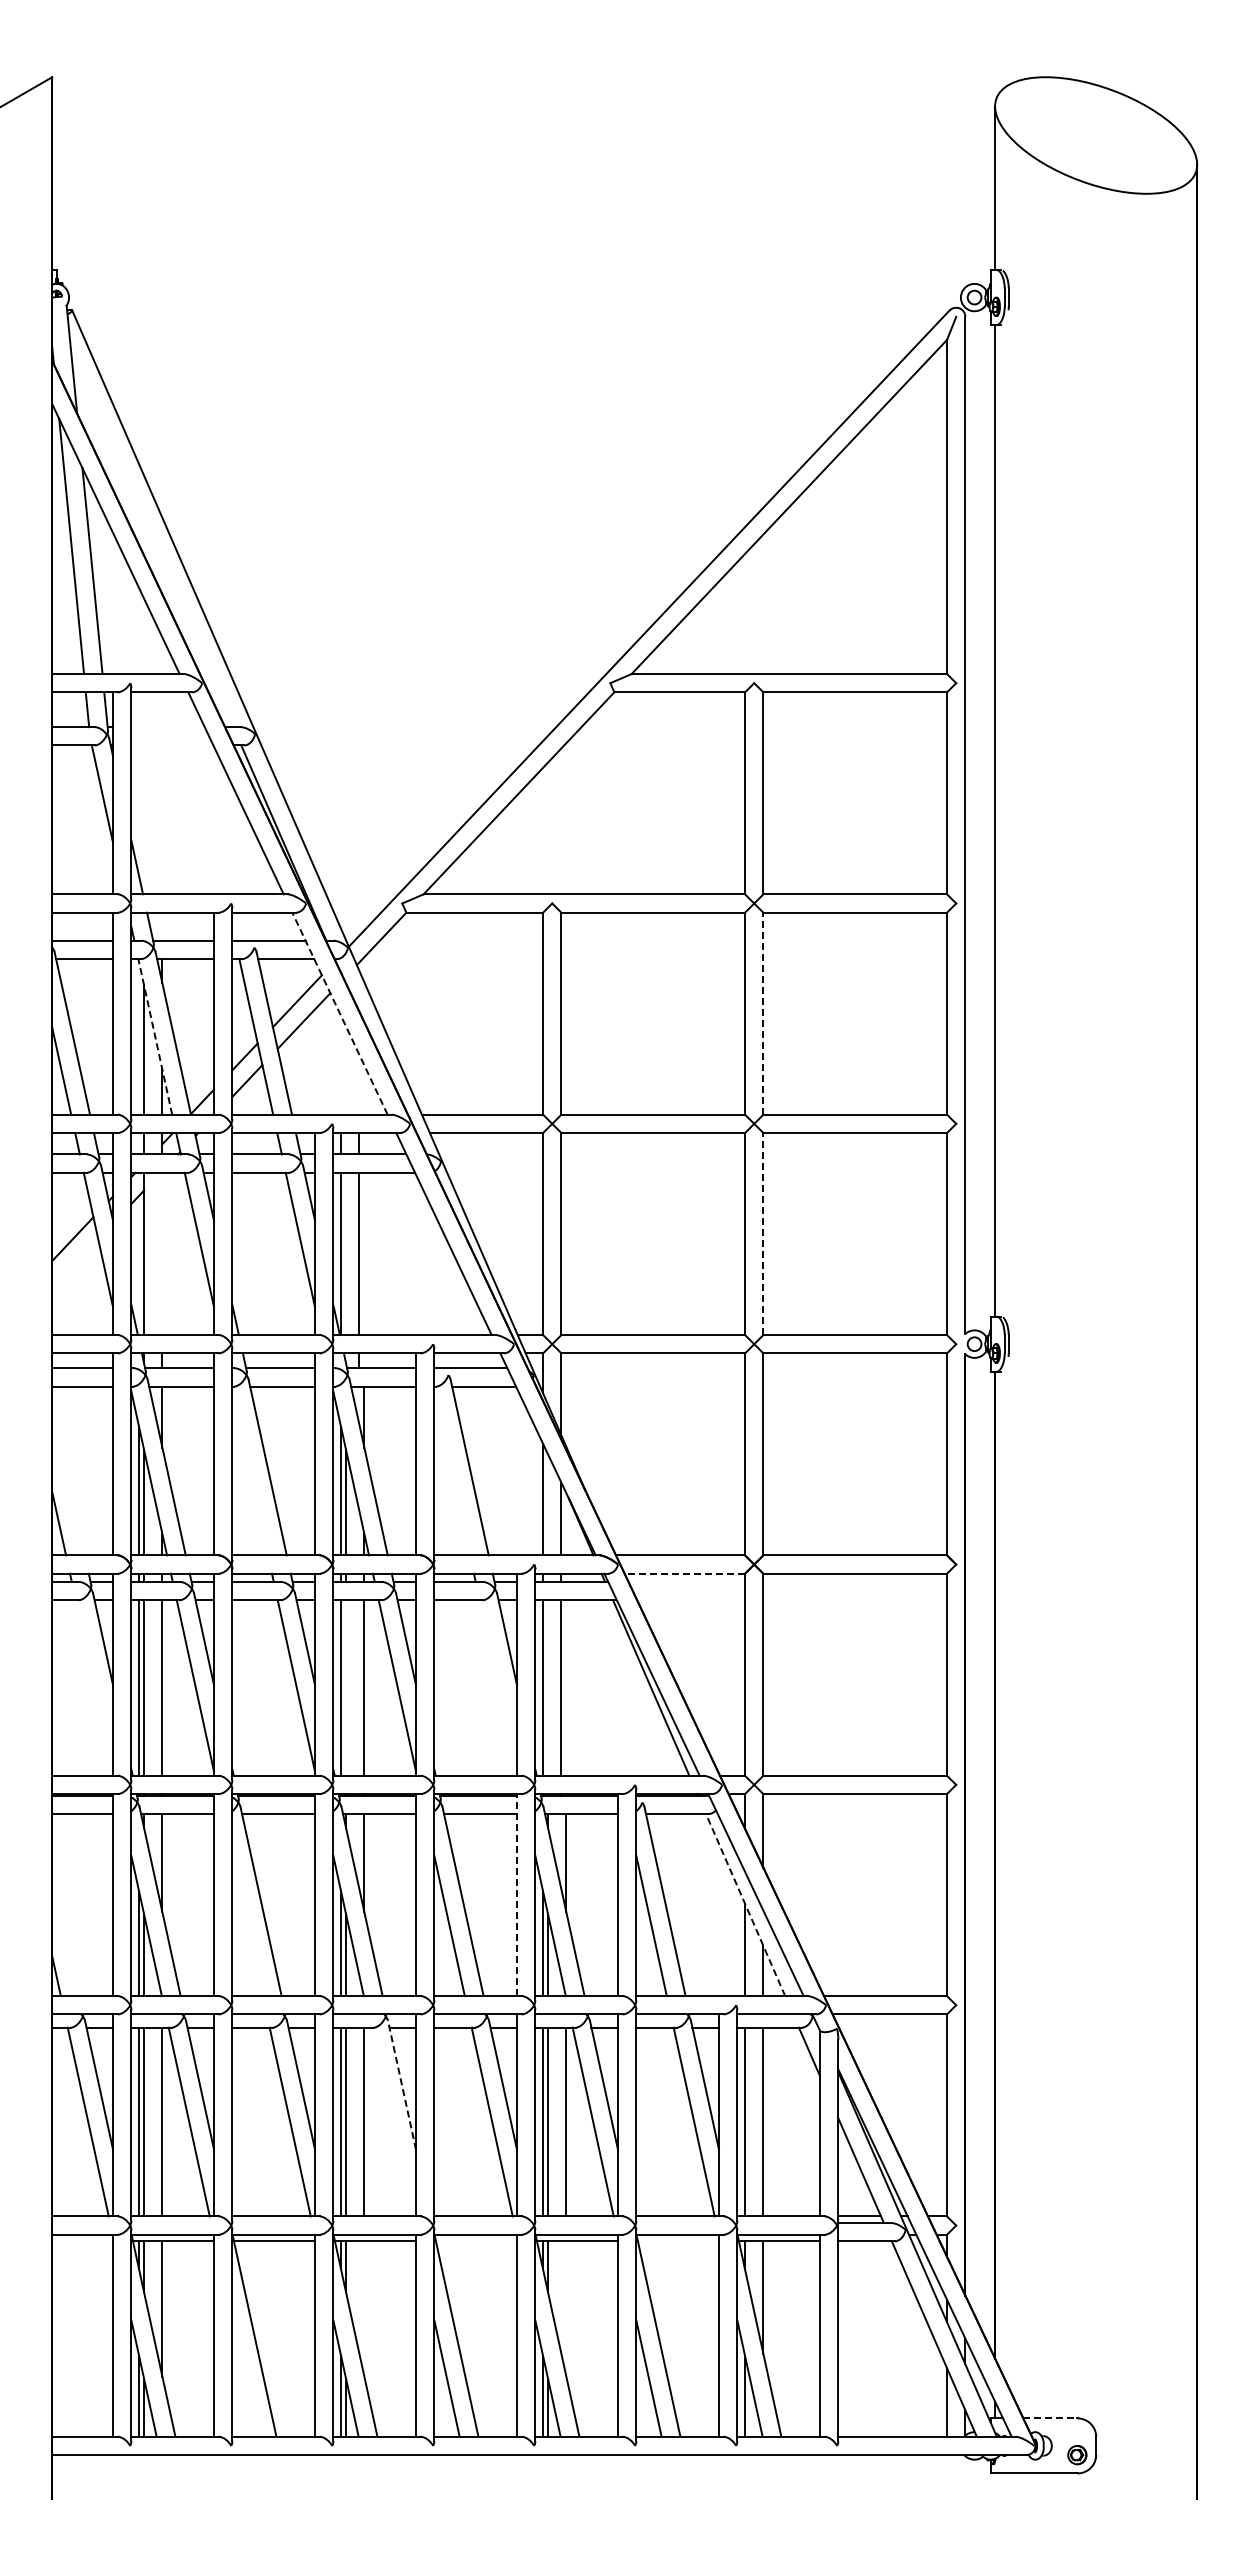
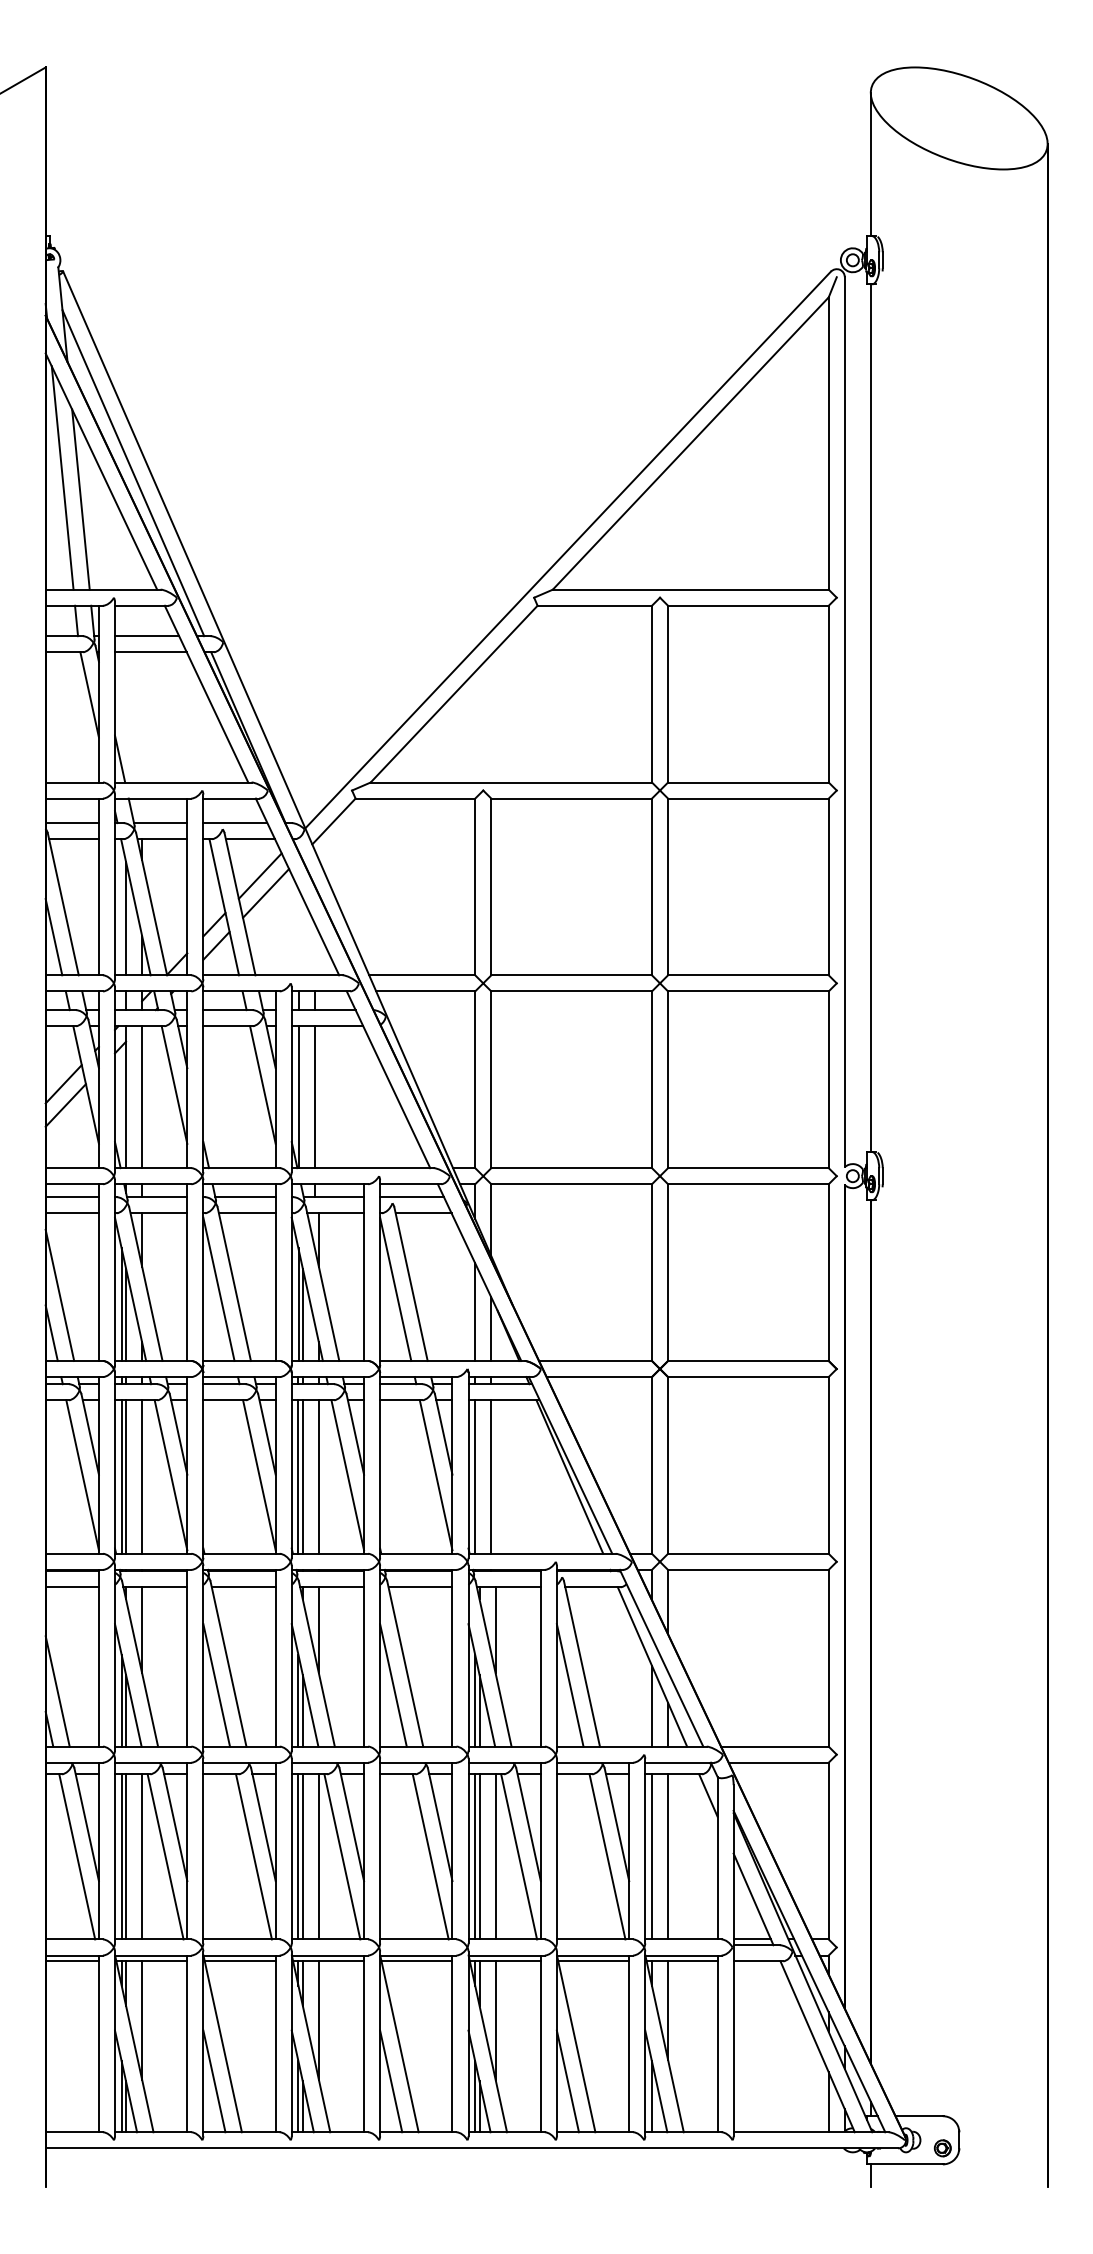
line: (152, 540) -> (133, 472), added
line: (167, 727) -> (146, 636), added
line: (172, 745) -> (150, 652), added
line: (340, 1013) -> (297, 886), dashed -> solid
line: (763, 1013) -> (668, 886), dashed -> solid
line: (155, 1036) -> (136, 906), dashed -> solid
line: (763, 1234) -> (668, 1080), dashed -> solid
line: (162, 1253) -> (142, 1096), added
line: (75, 1263) -> (66, 1105), added
line: (250, 1473) -> (219, 1289), added
line: (452, 1473) -> (395, 1289), added
line: (68, 1480) -> (59, 1295), added
line: (684, 1573) -> (599, 1376), dashed -> solid
line: (94, 1685) -> (82, 1474), added
line: (498, 1685) -> (436, 1474), added
line: (346, 1687) -> (303, 1476), added
line: (517, 1895) -> (452, 1658), dashed -> solid
line: (745, 1904) -> (652, 1666), dashed -> solid
line: (247, 1926) -> (216, 1685), added
line: (65, 1933) -> (57, 1691), added
line: (402, 2085) -> (352, 1824), dashed -> solid
line: (390, 2121) -> (341, 1856), added
line: (82, 2241) -> (72, 1961), added
line: (476, 2241) -> (416, 1961), added
line: (678, 2241) -> (593, 1961), added
line: (364, 2308) -> (318, 2020), added
line: (566, 2308) -> (495, 2020), added
line: (244, 2378) -> (213, 2081), added
line: (1050, 2418) -> (919, 2116), dashed -> solid
line: (995, 2485) -> (871, 2174), added

